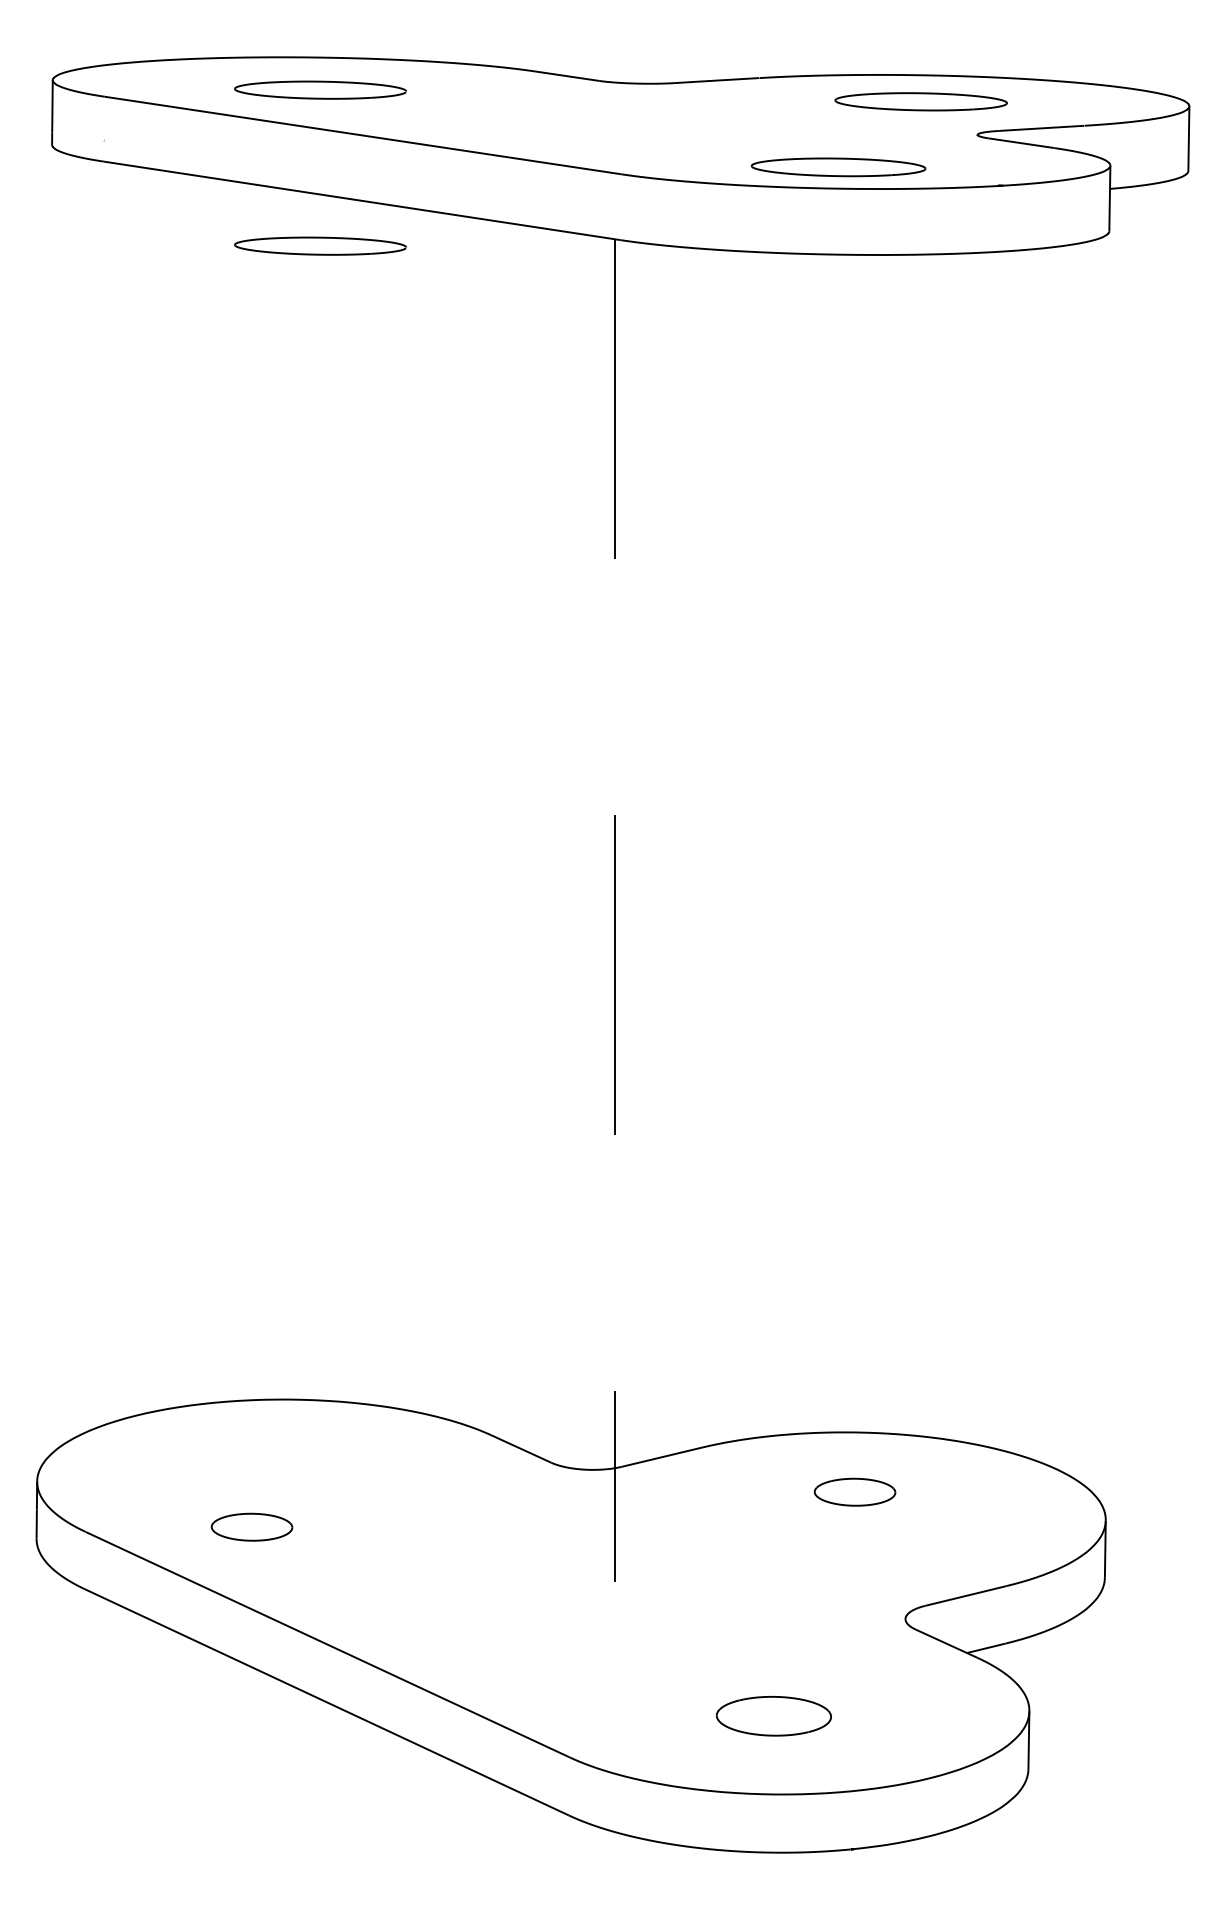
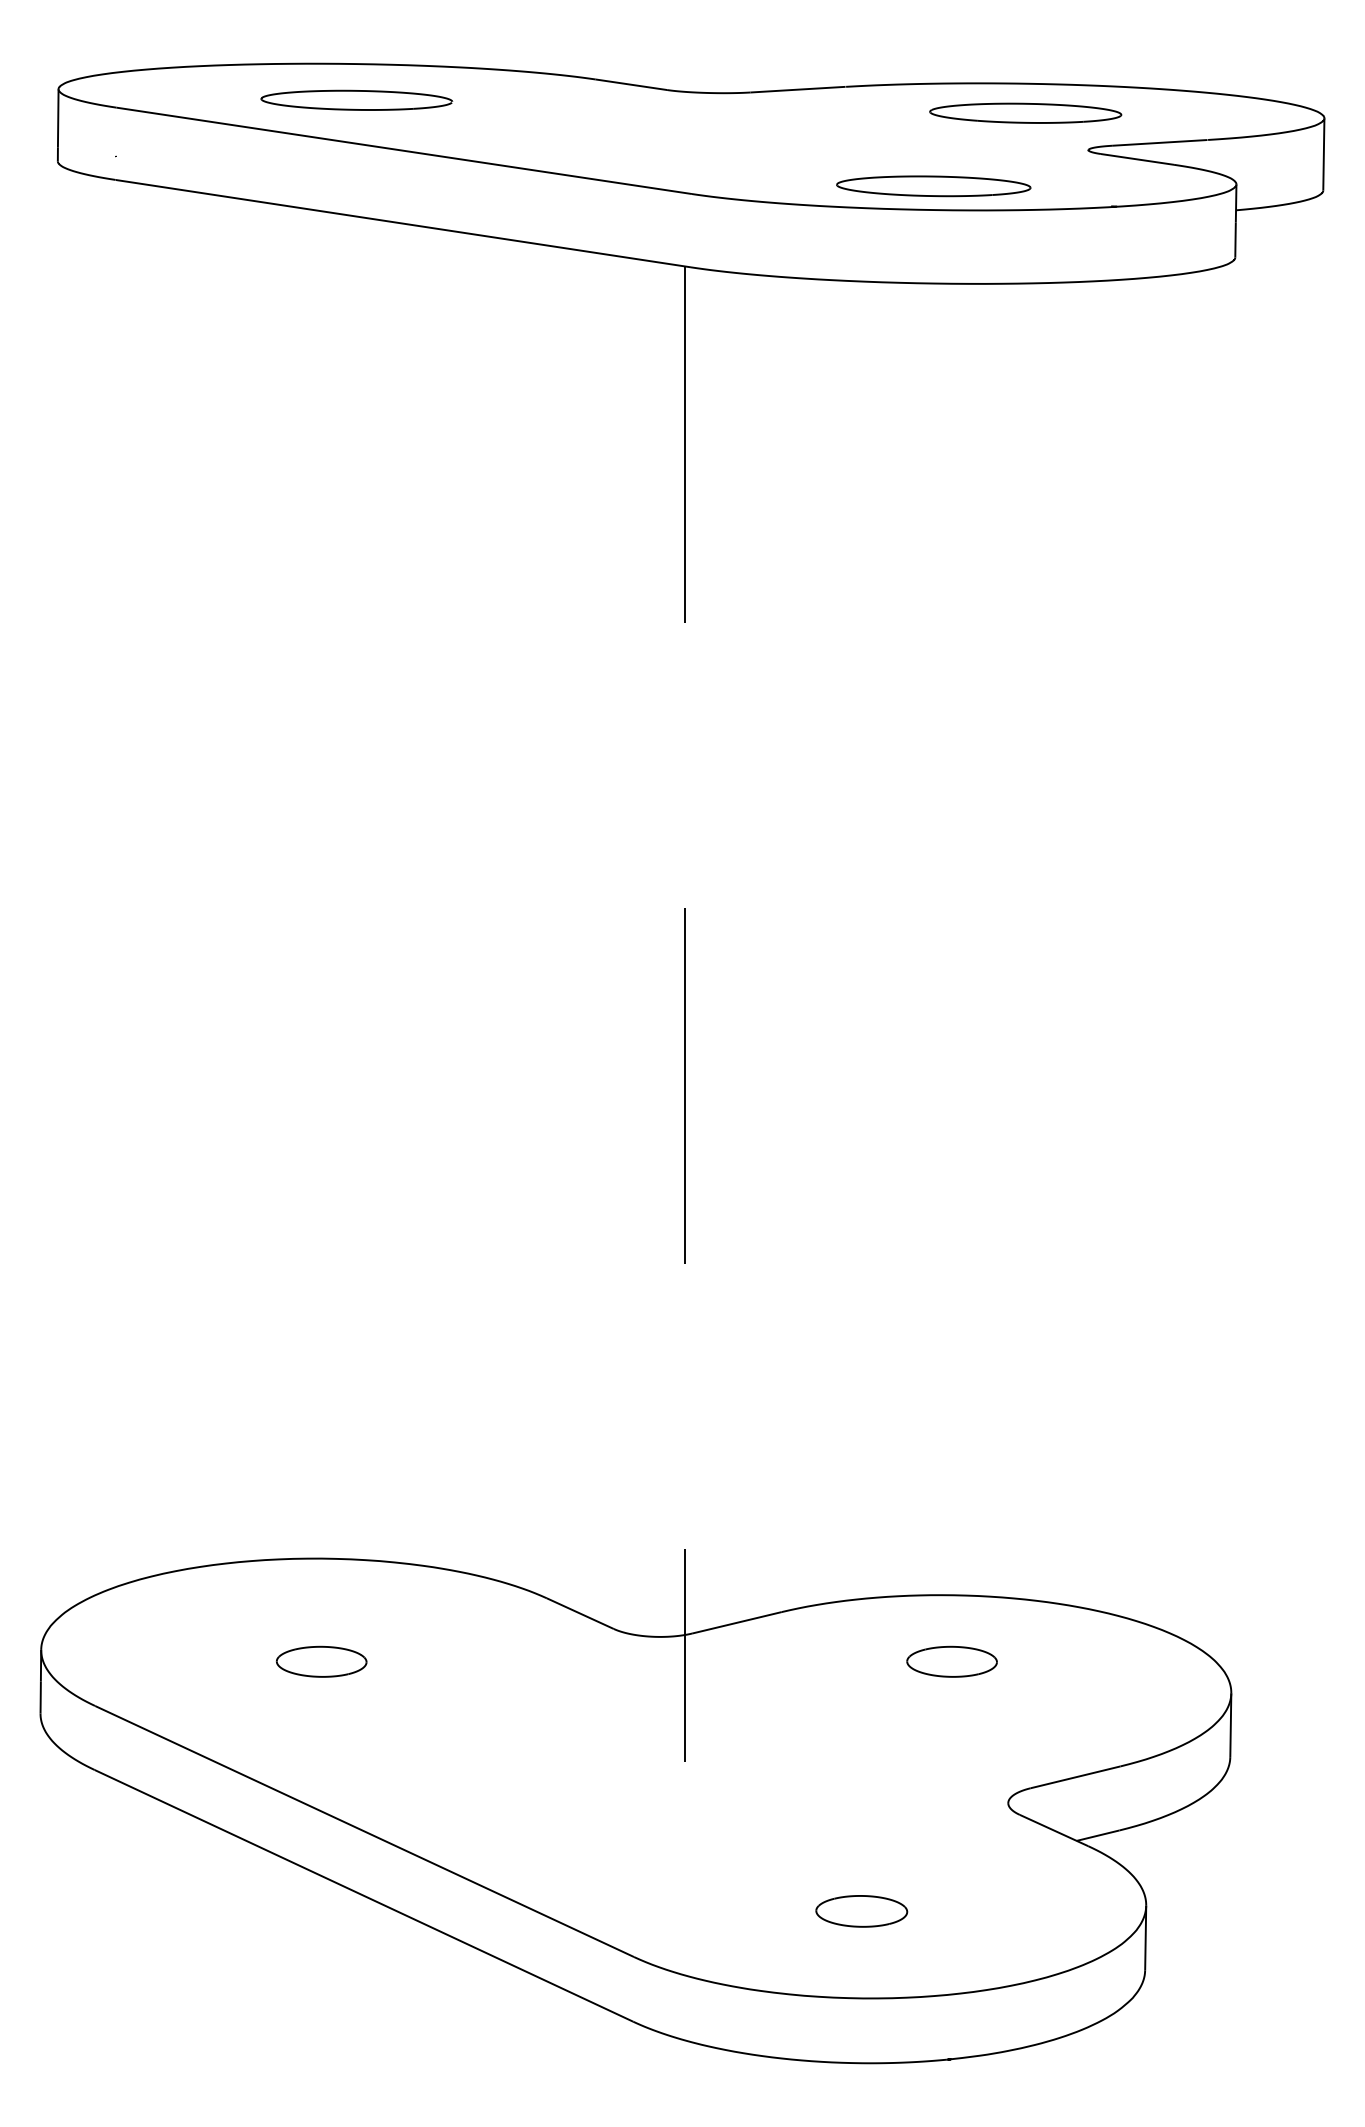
part: (320, 245) -> (356, 273), removed
part: (251, 1526) -> (321, 1661), moved
part: (773, 1716) -> (861, 1911), size x0.71

